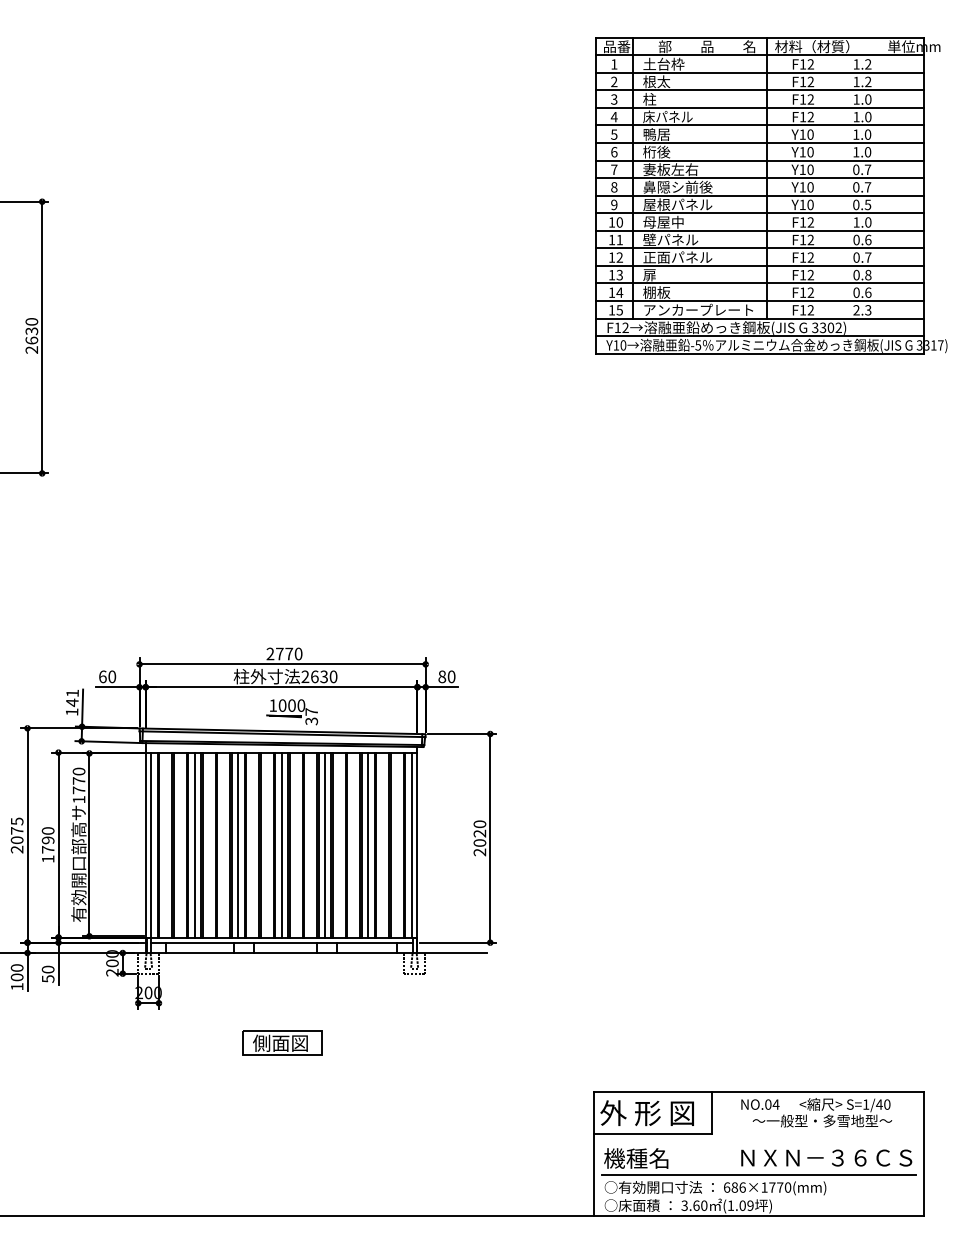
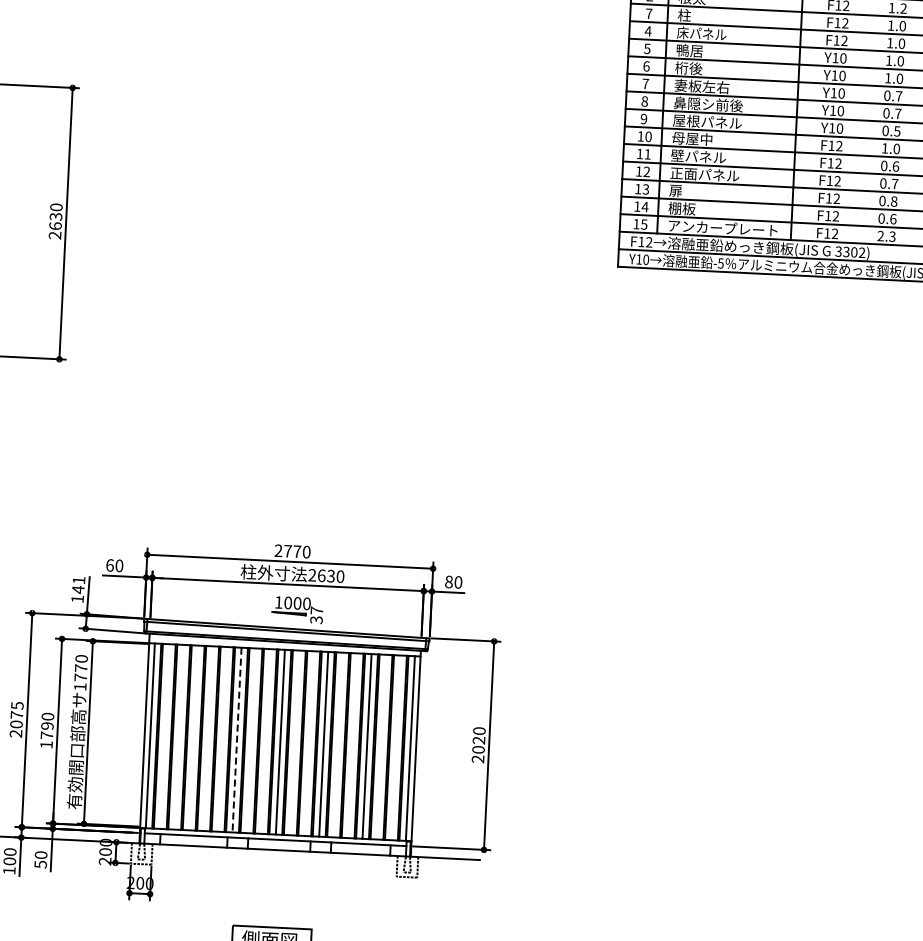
text: (614, 99) -> (649, 13), 3 -> 7
line: (194, 844) -> (193, 737), removed
line: (238, 845) -> (237, 740), solid -> dashed

